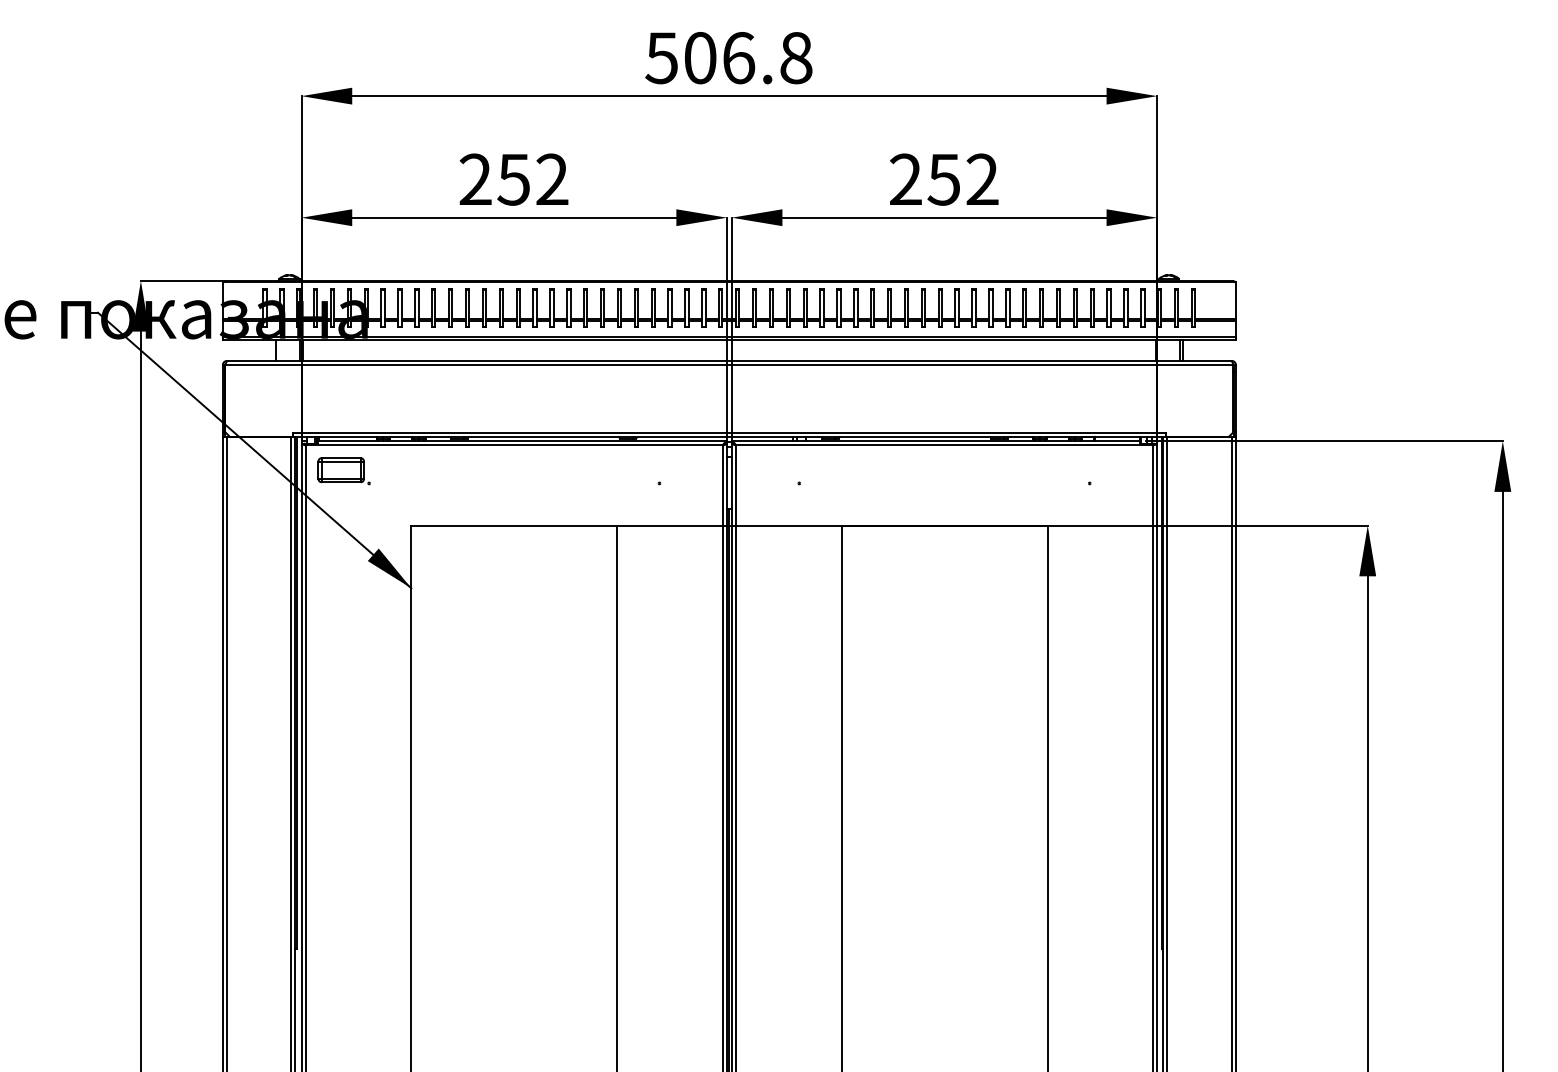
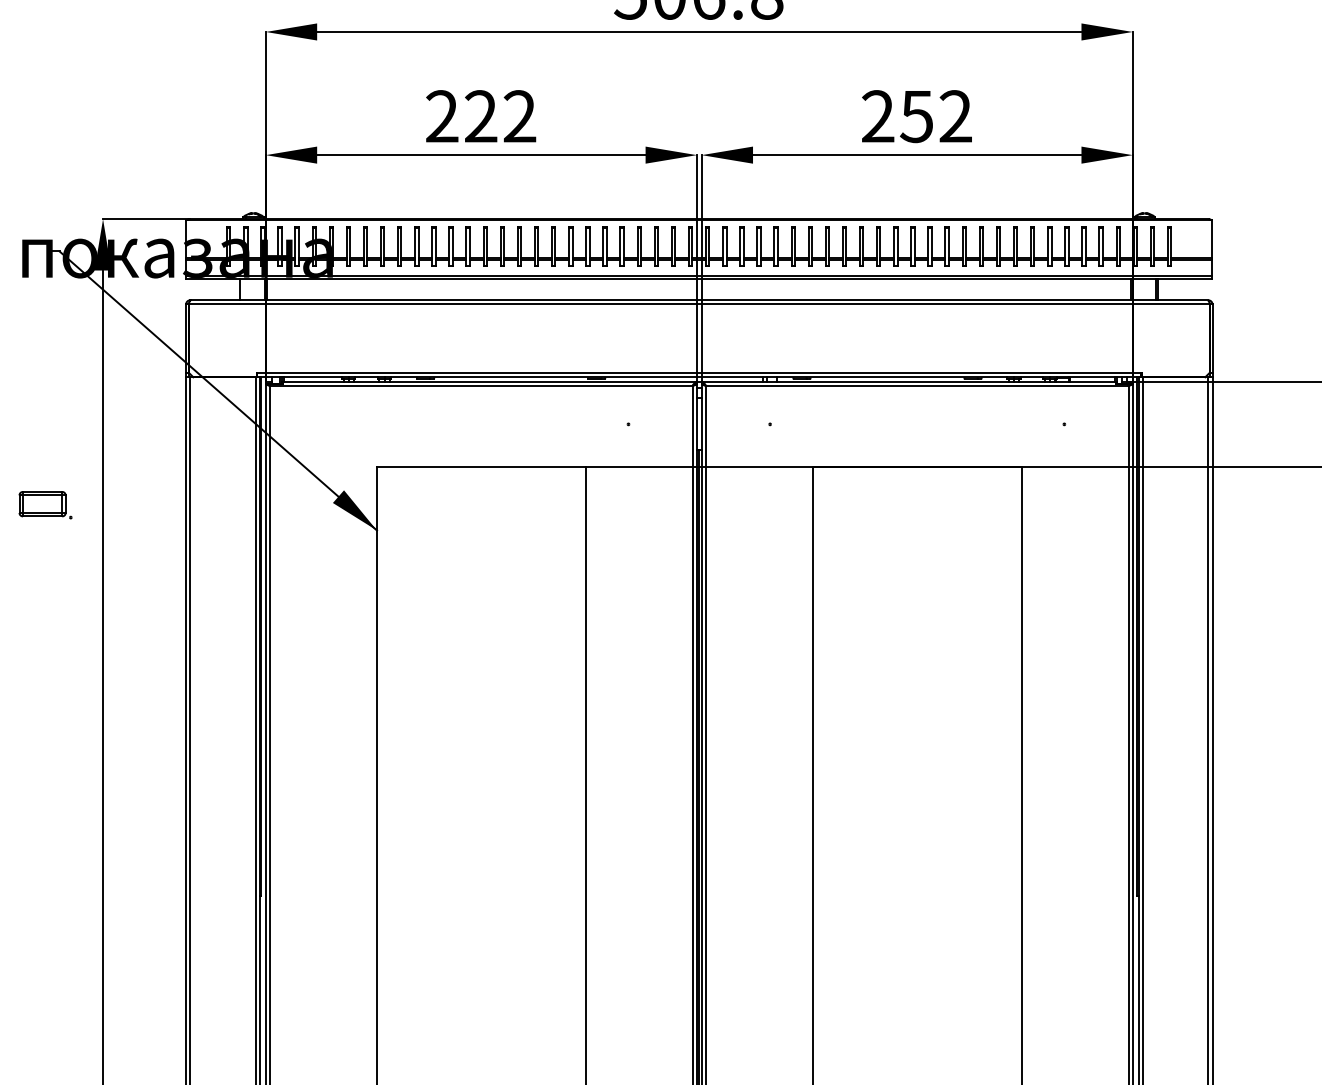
text: (513, 179) -> (480, 116), 252 -> 222
part: (343, 471) -> (44, 505), moved

